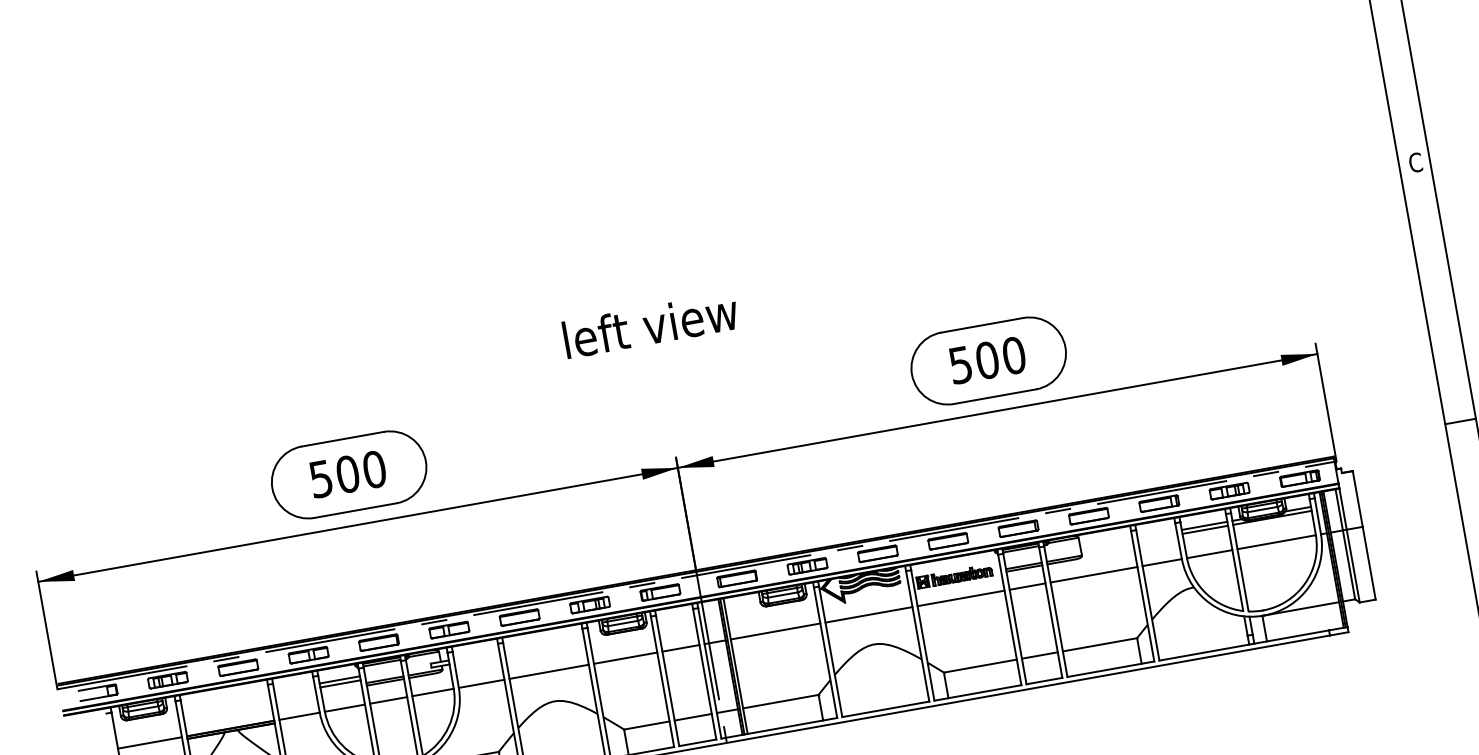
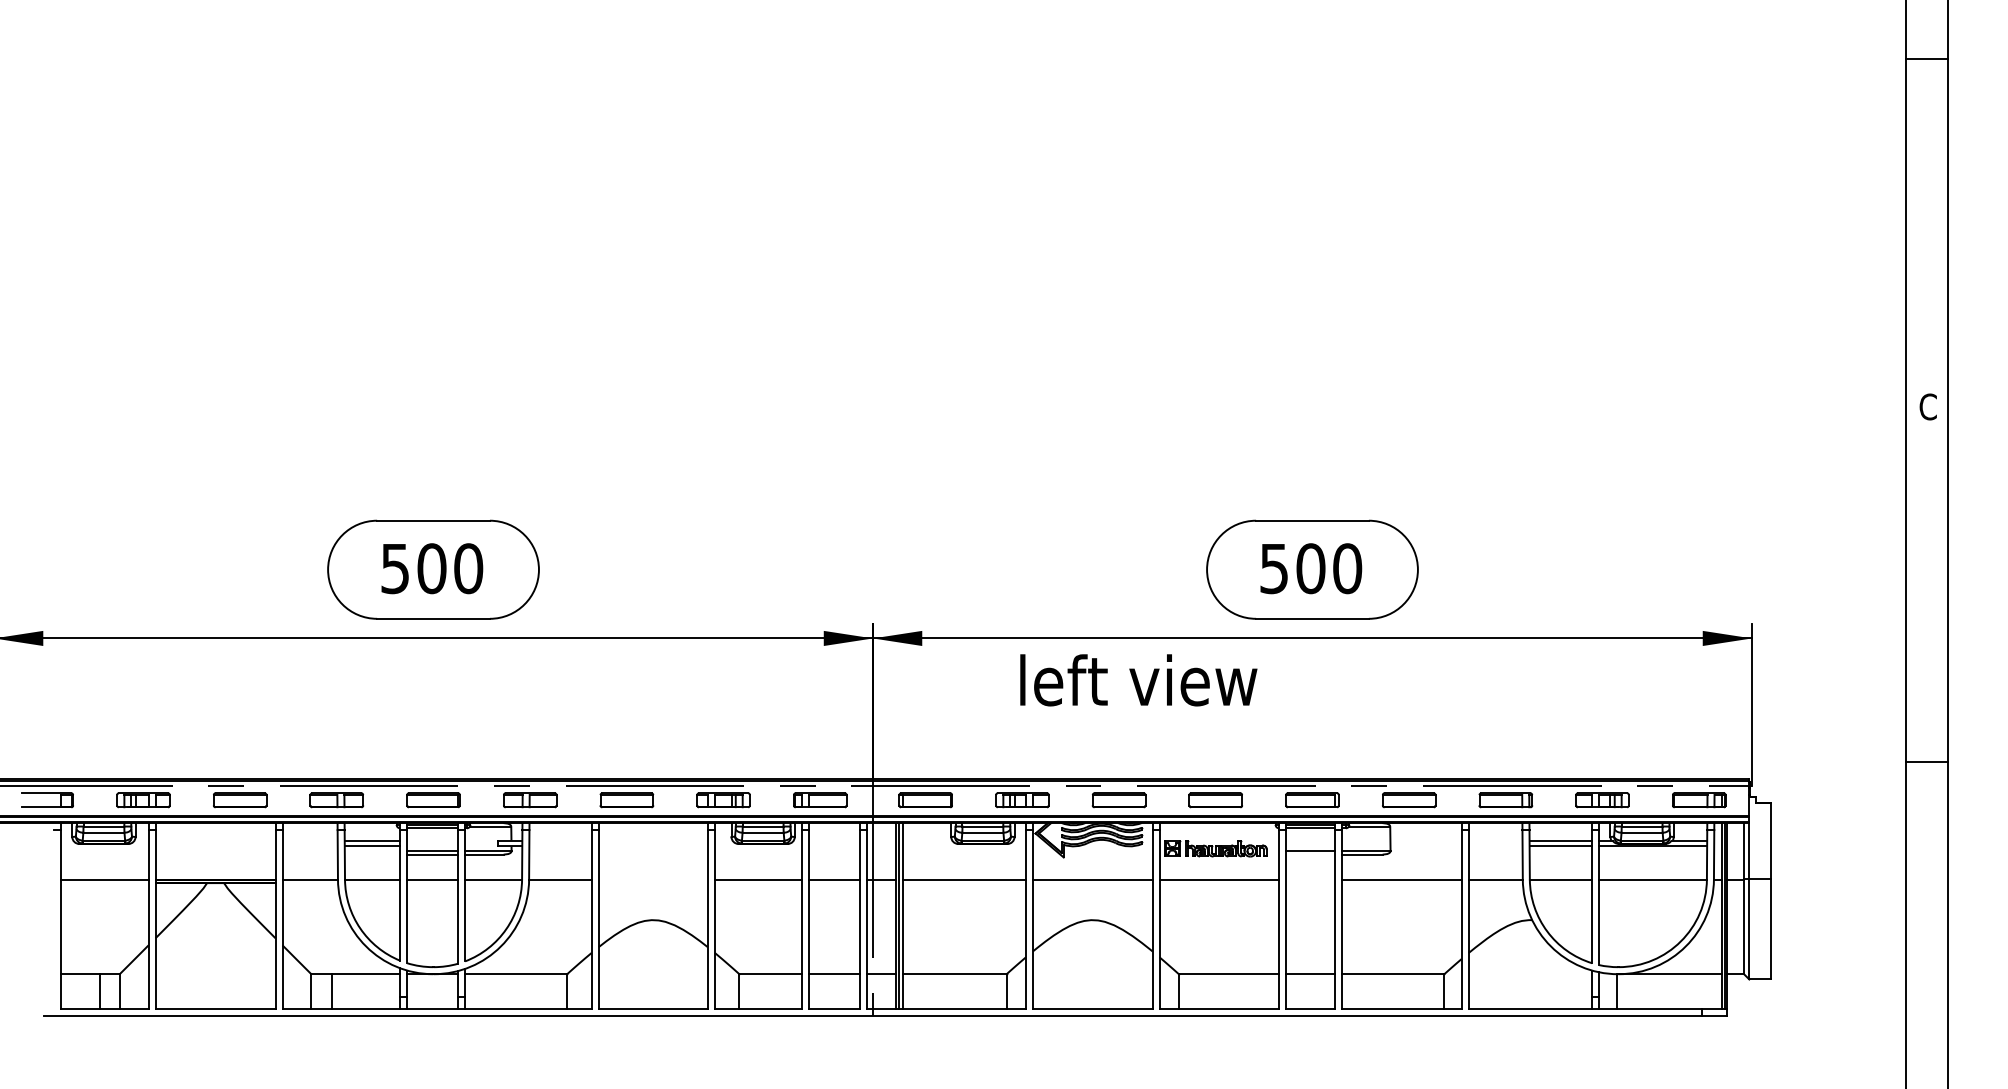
text: (650, 325) -> (1138, 680), moved
line: (1024, 568) -> (1310, 854), removed
line: (1027, 586) -> (1310, 879), removed
line: (548, 671) -> (652, 879), removed

